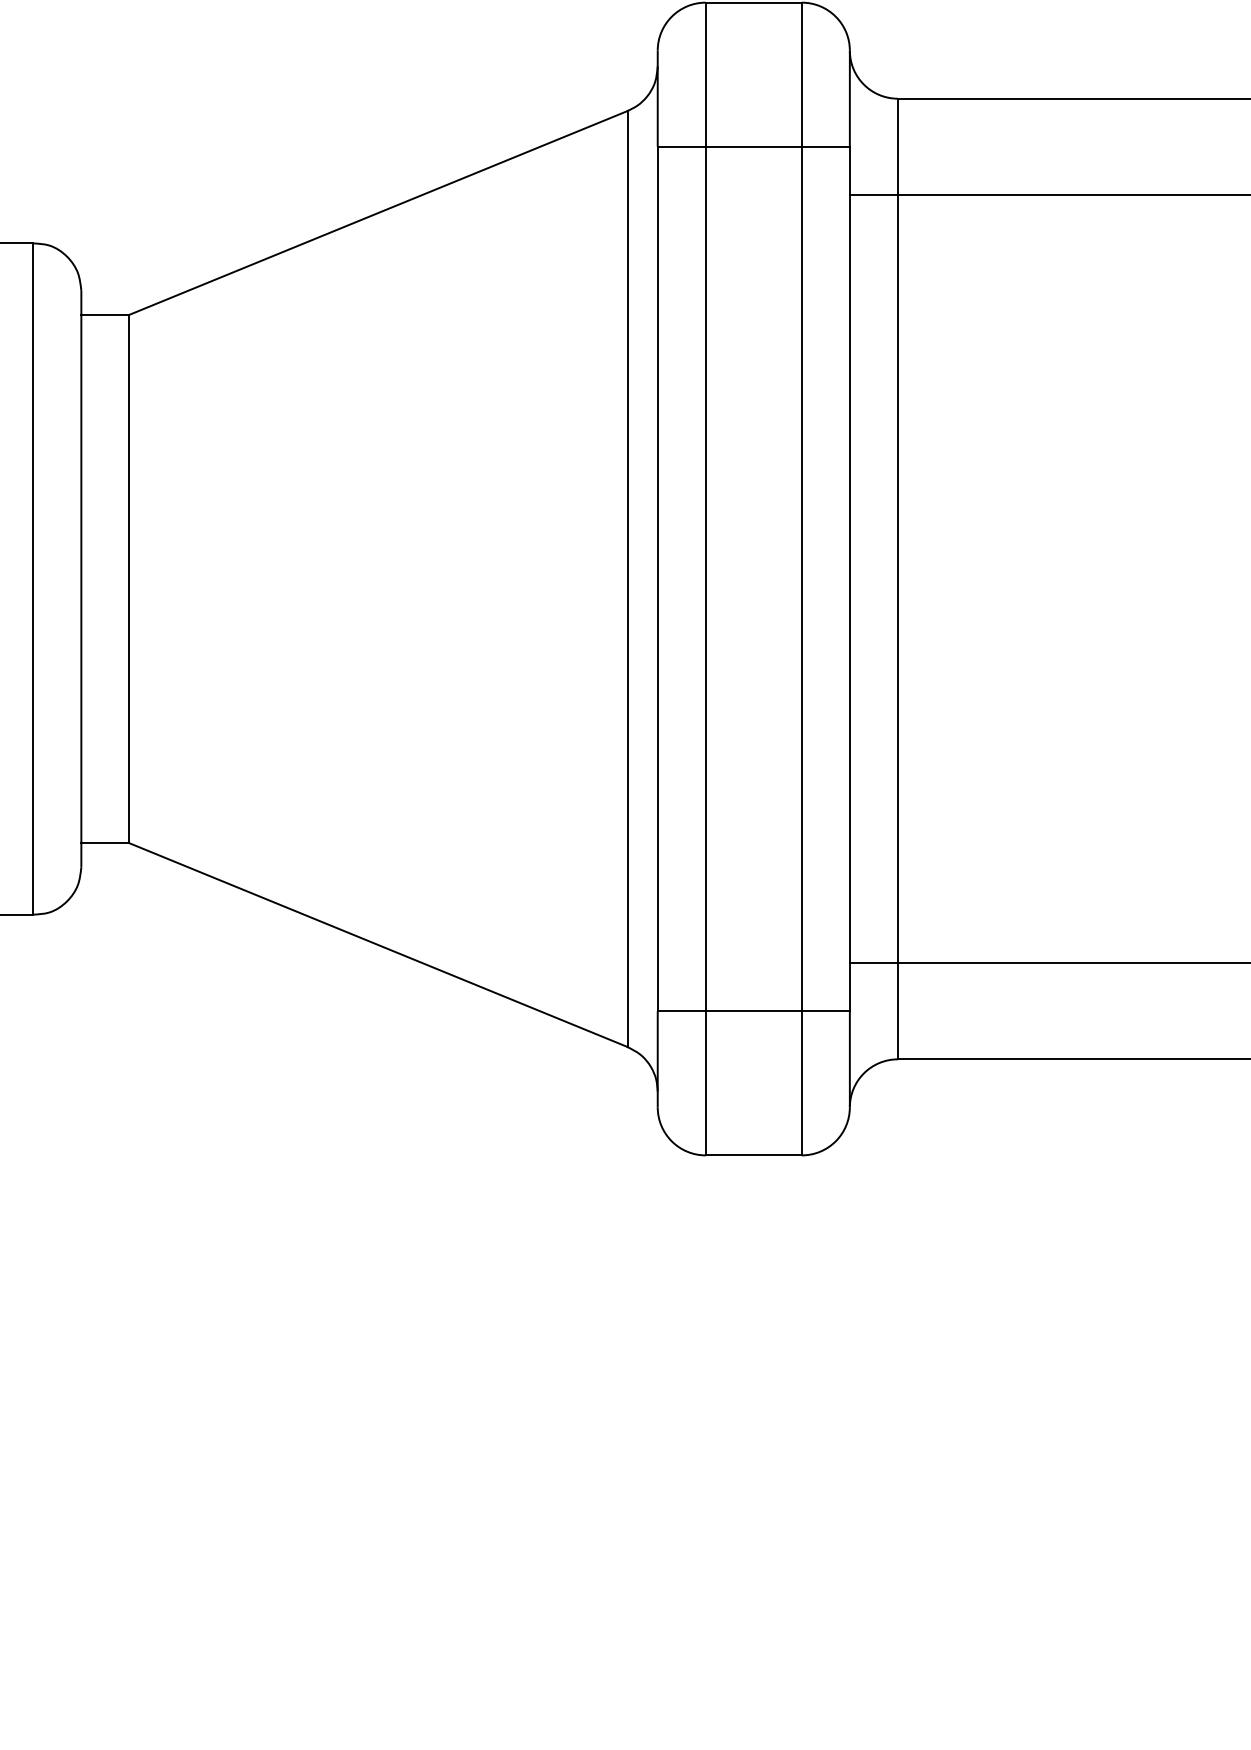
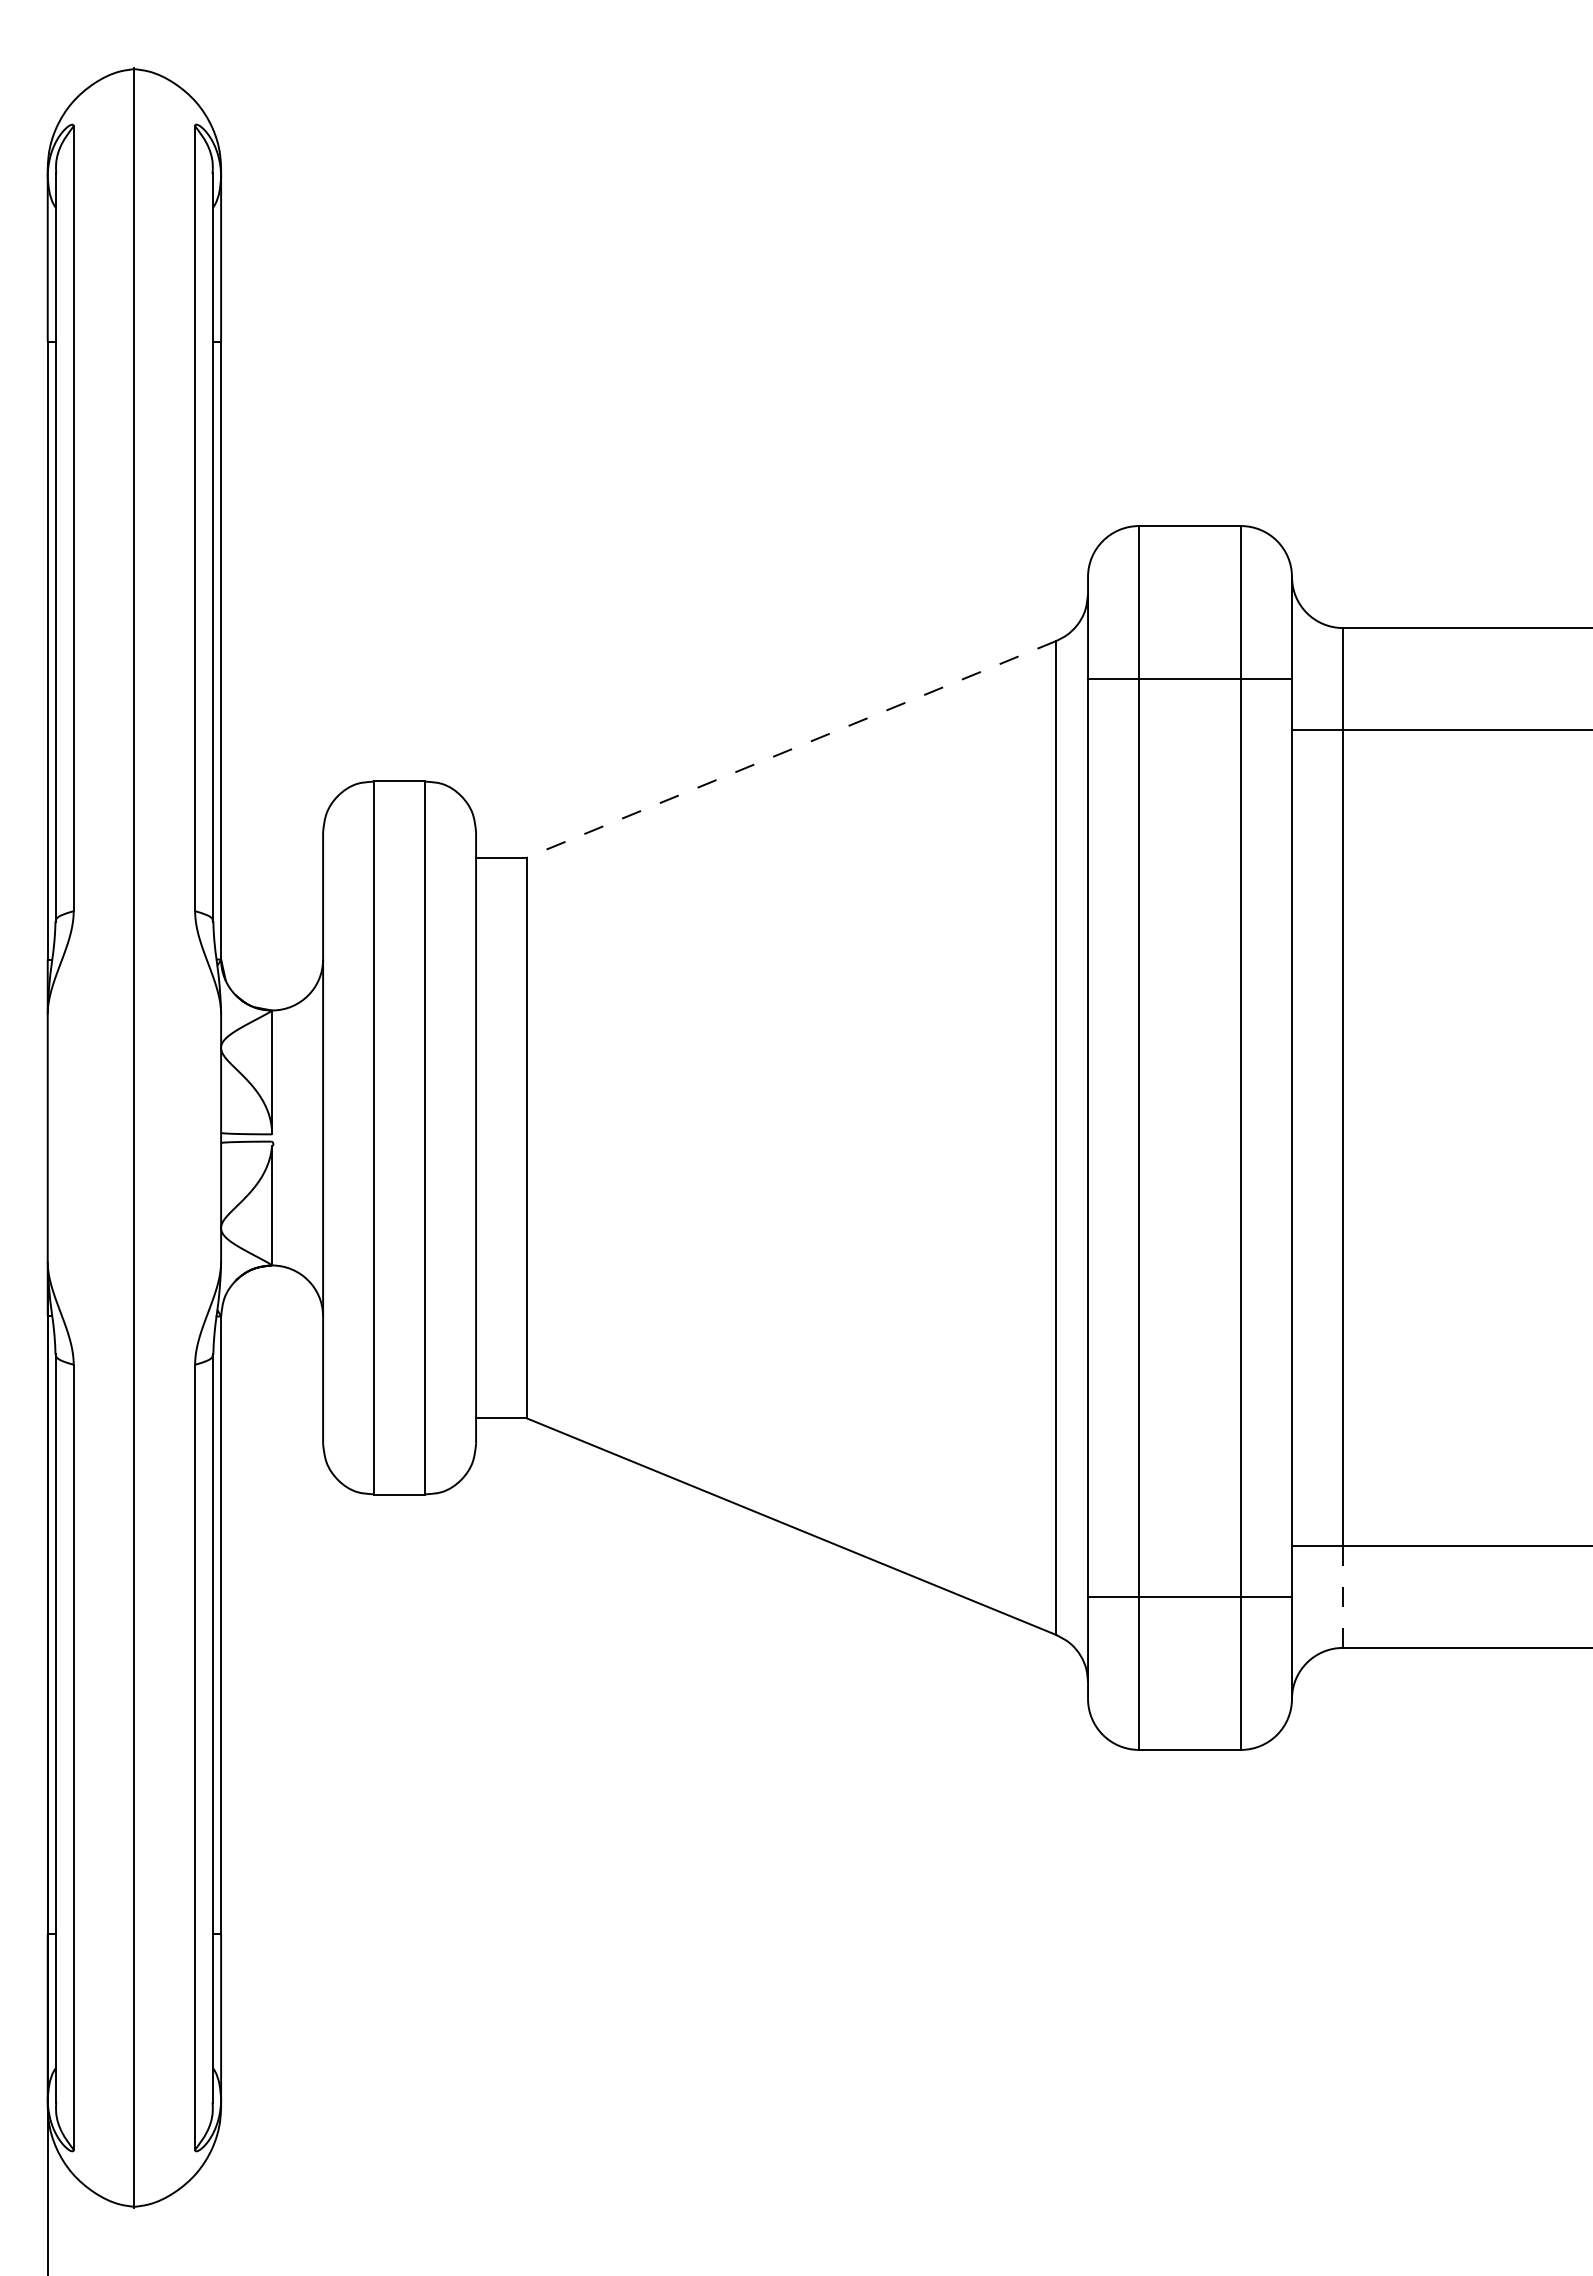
line: (378, 213) -> (791, 749), solid -> dashed
line: (897, 1010) -> (1342, 1596), solid -> dashed

